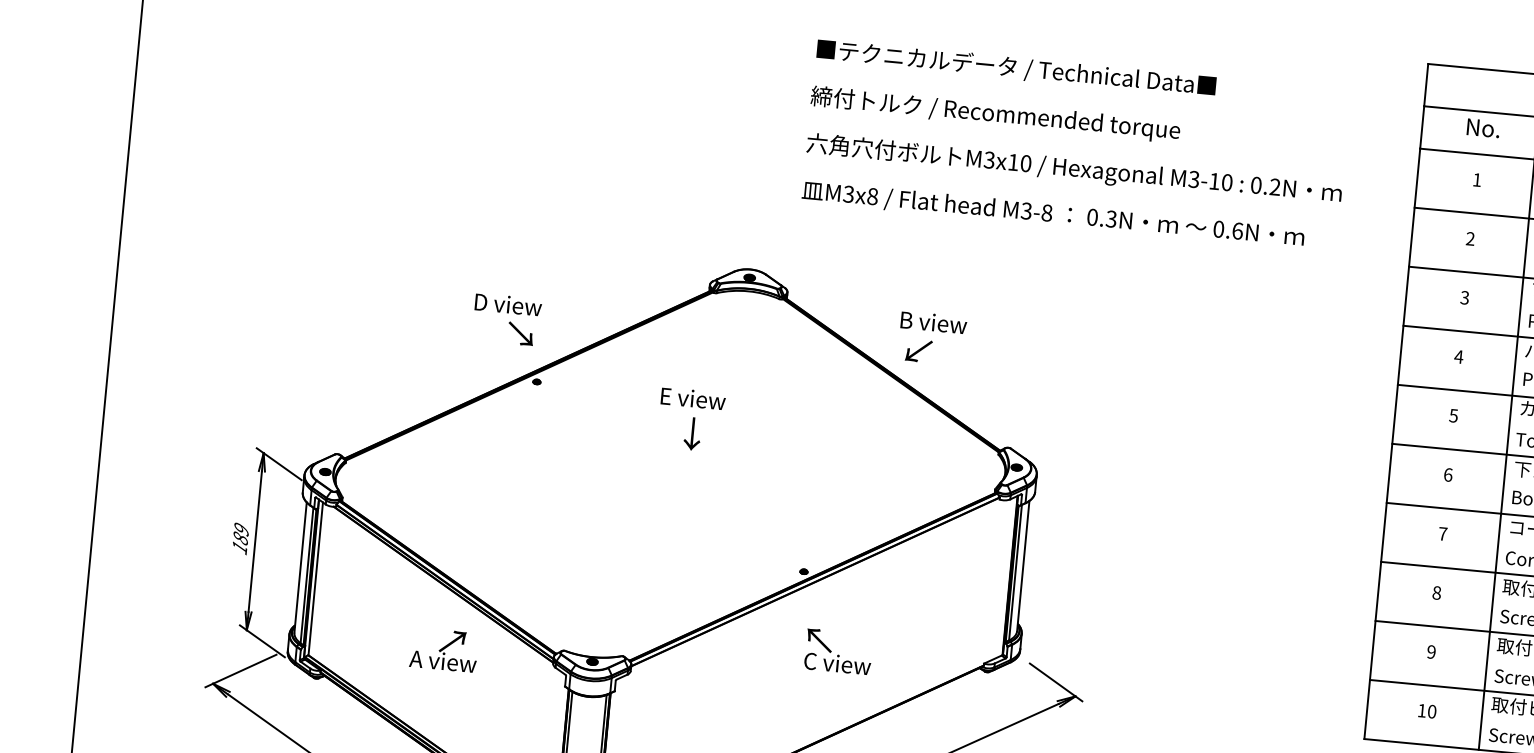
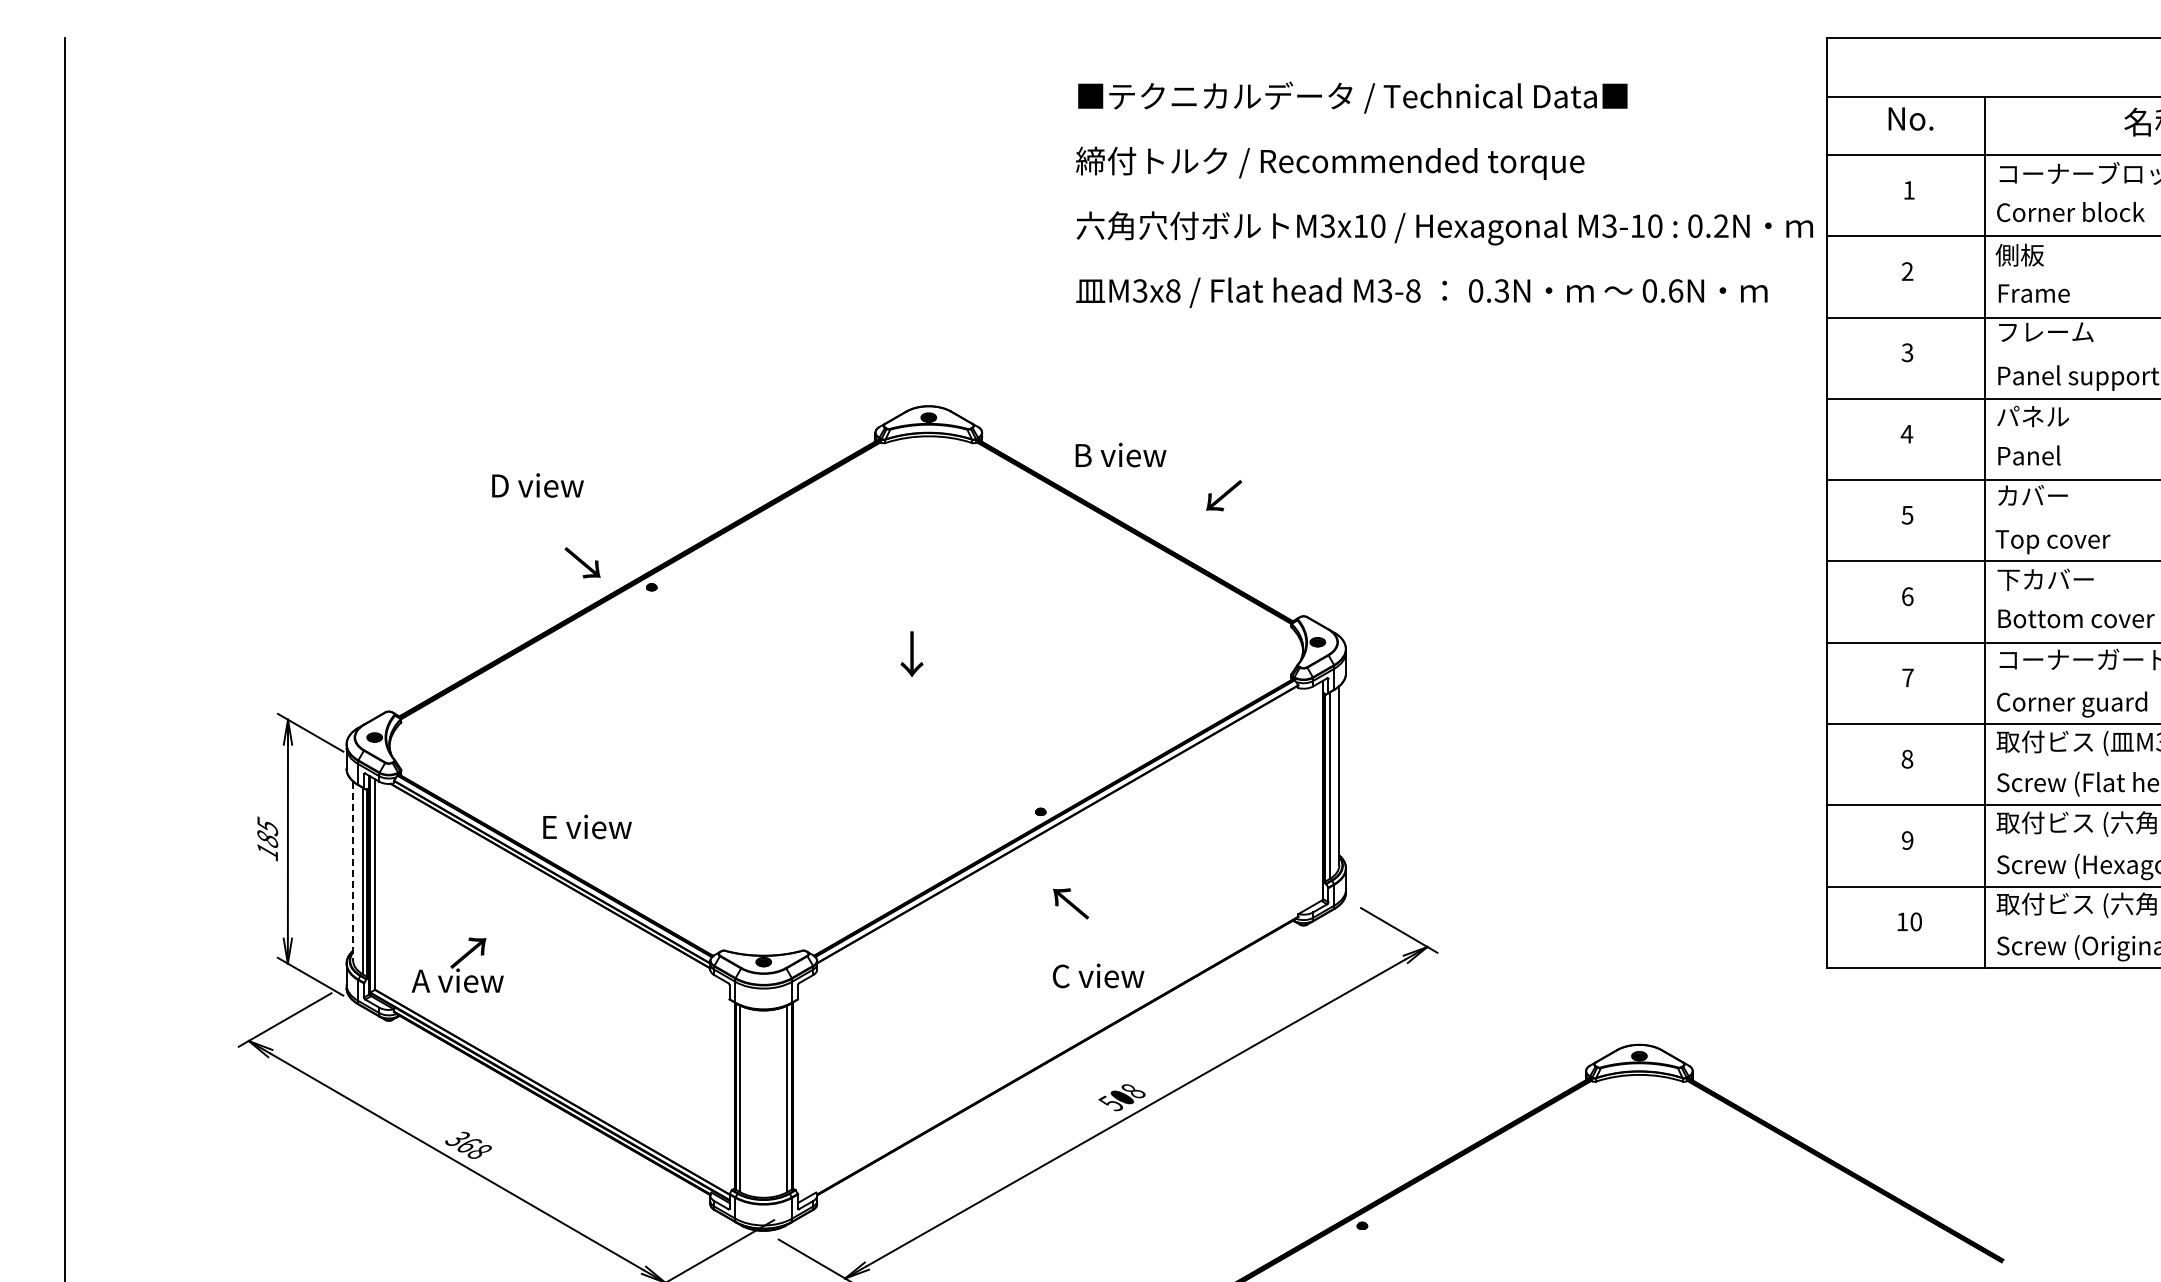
text: (1076, 145) -> (1444, 194), moved
text: (508, 304) -> (537, 485), moved
text: (933, 322) -> (1120, 454), moved
text: (520, 333) -> (582, 562), moved
text: (919, 350) -> (1224, 495), moved
text: (693, 398) -> (587, 826), moved
text: (692, 434) -> (911, 654), moved
text: (241, 529) -> (267, 826), 189 -> 185
line: (300, 567) -> (353, 871), solid -> dashed
text: (444, 649) -> (457, 964), moved
text: (837, 663) -> (1098, 975), moved

